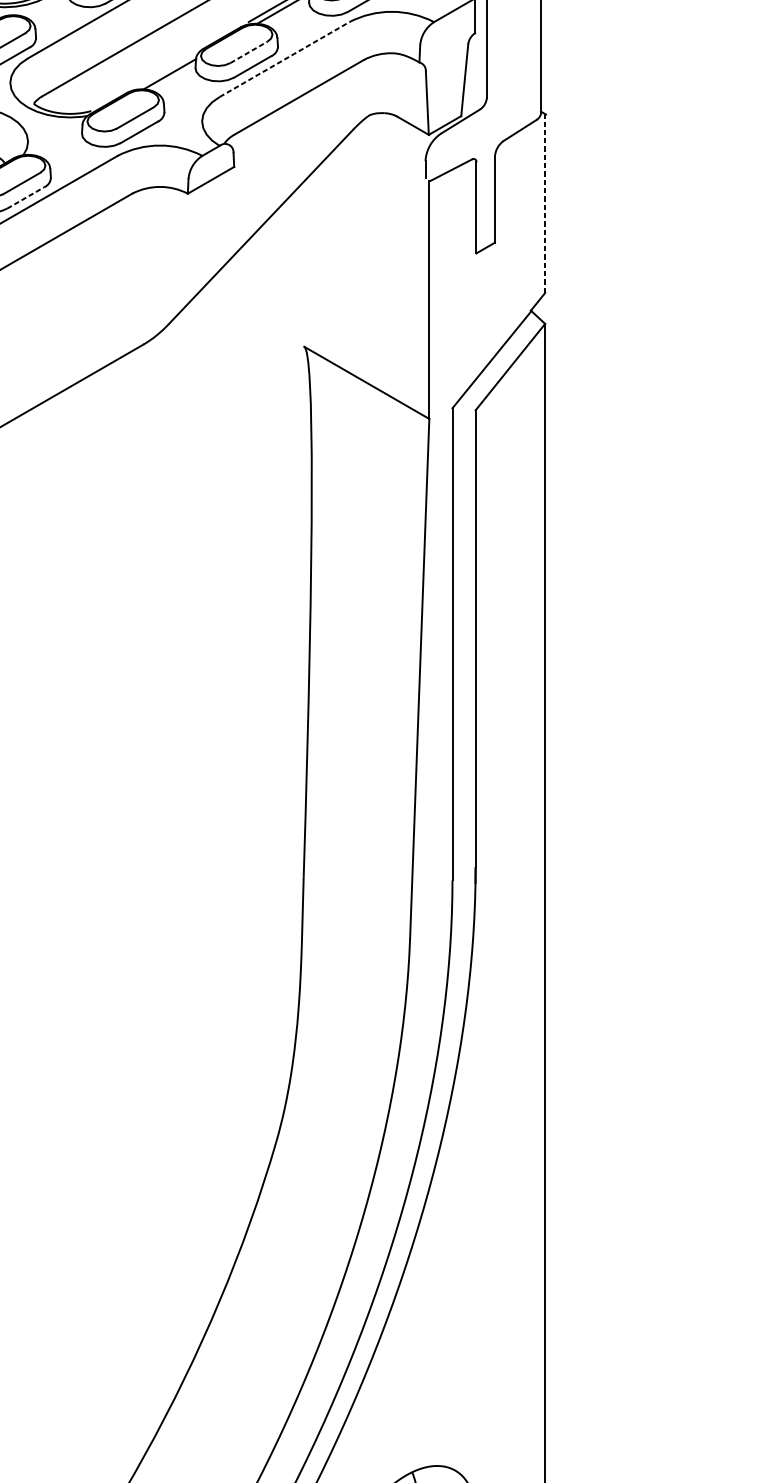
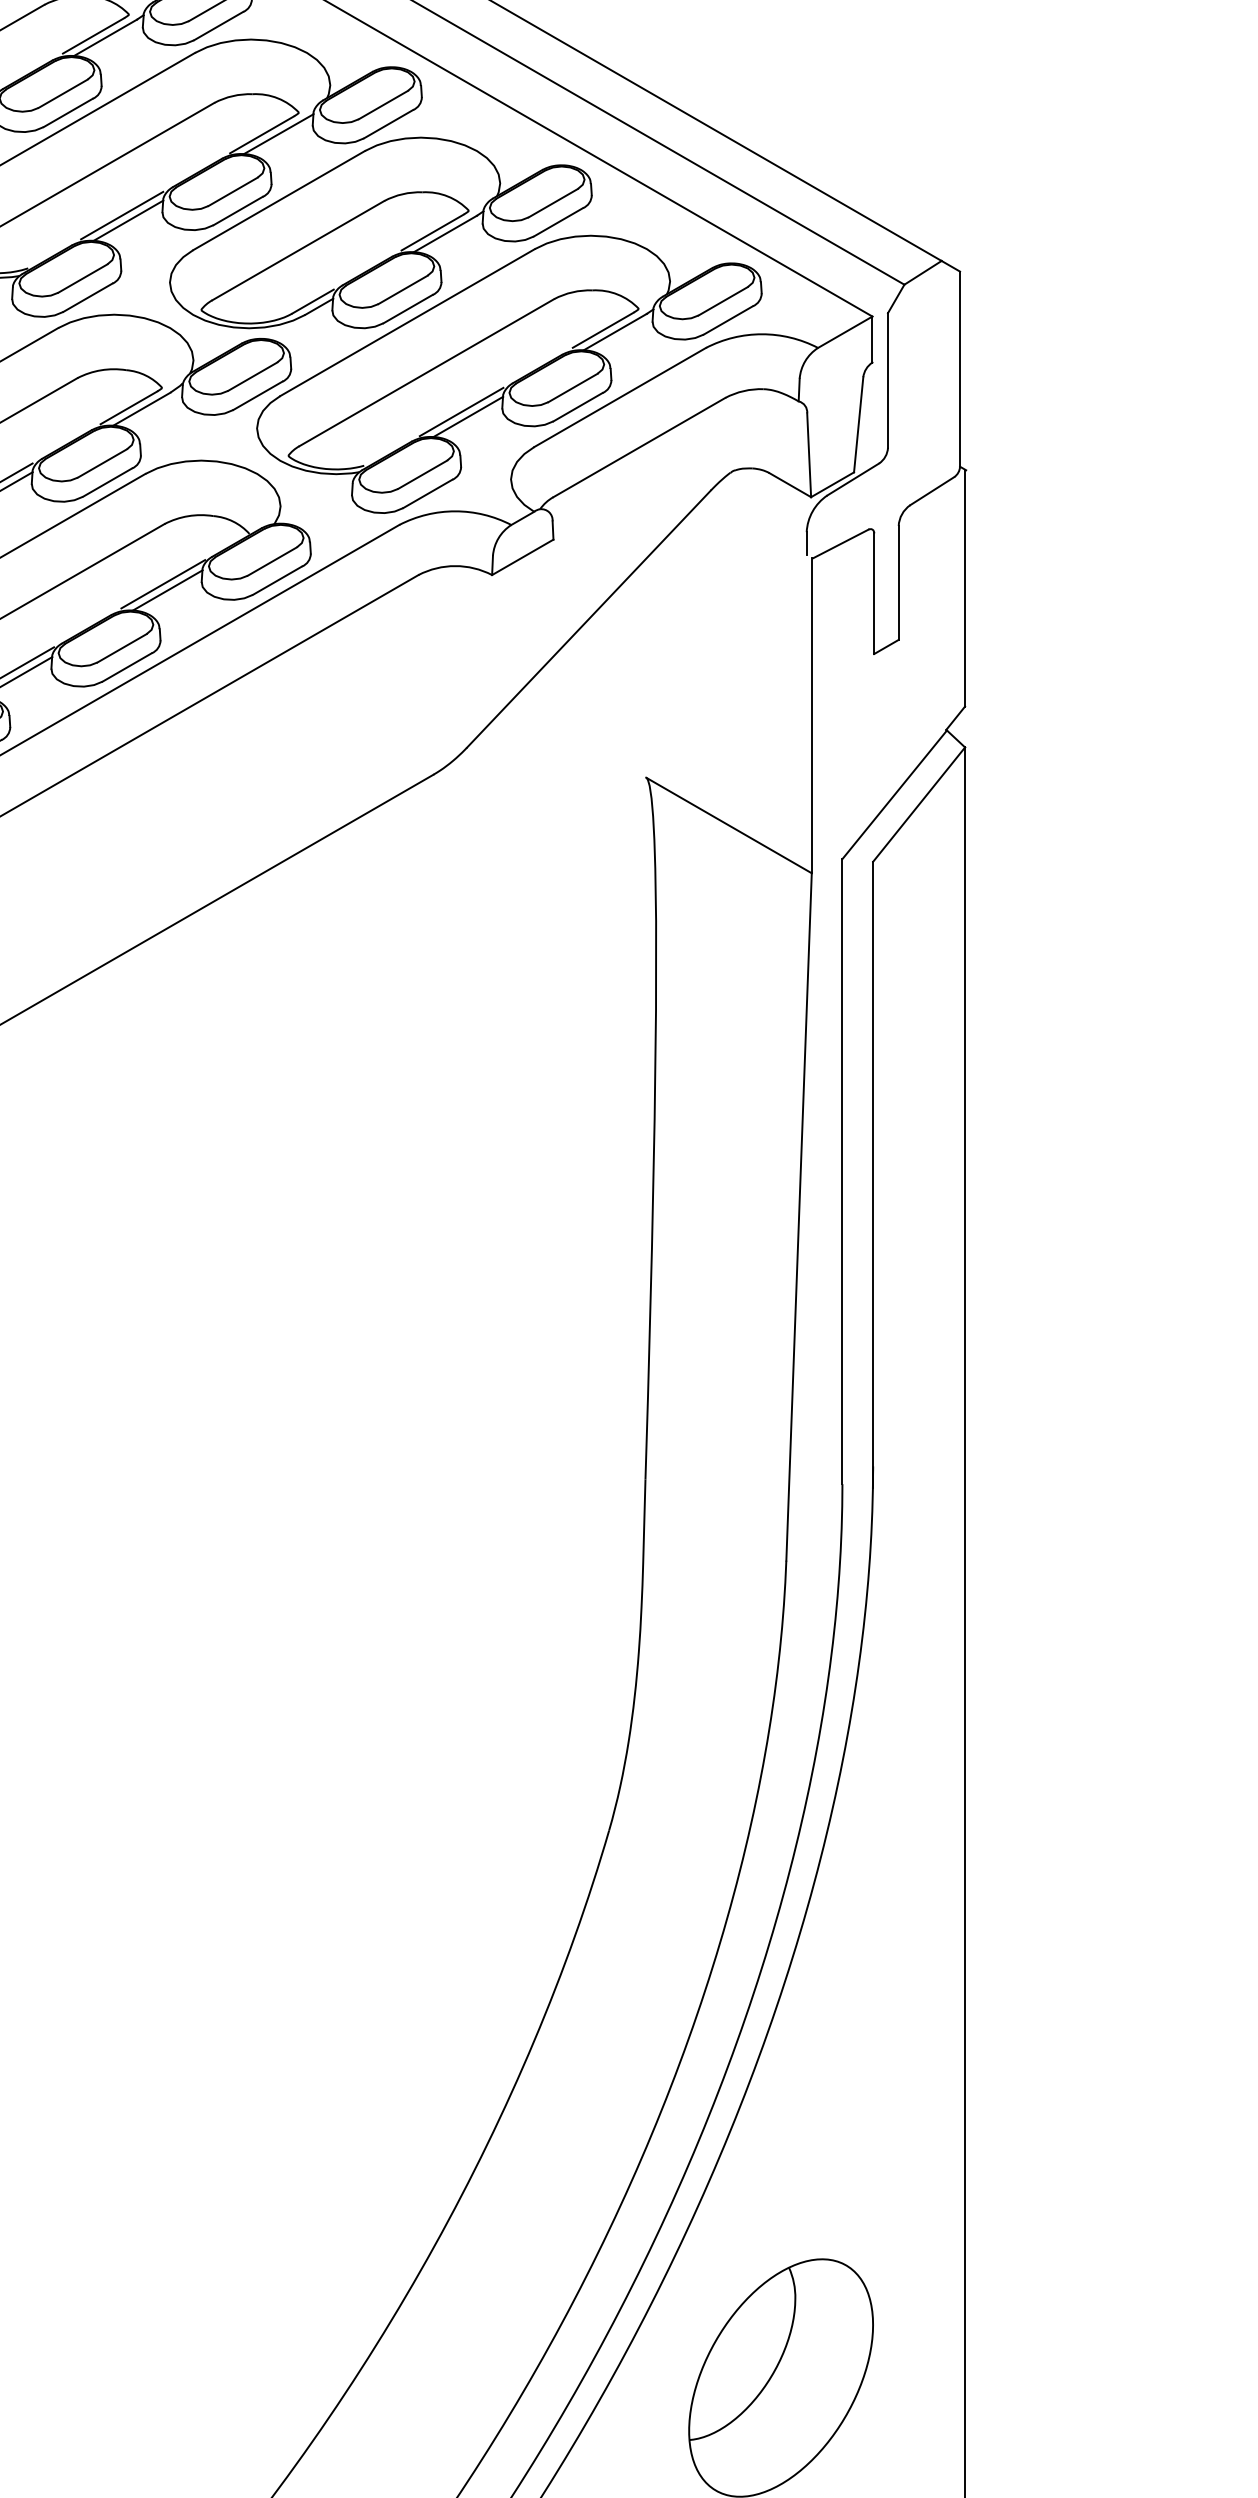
line: (249, 52) -> (573, 387), dashed -> solid
line: (284, 59) -> (620, 397), dashed -> solid
line: (164, 70) -> (461, 411), added
line: (25, 197) -> (277, 580), dashed -> solid
line: (545, 203) -> (965, 587), dashed -> solid

